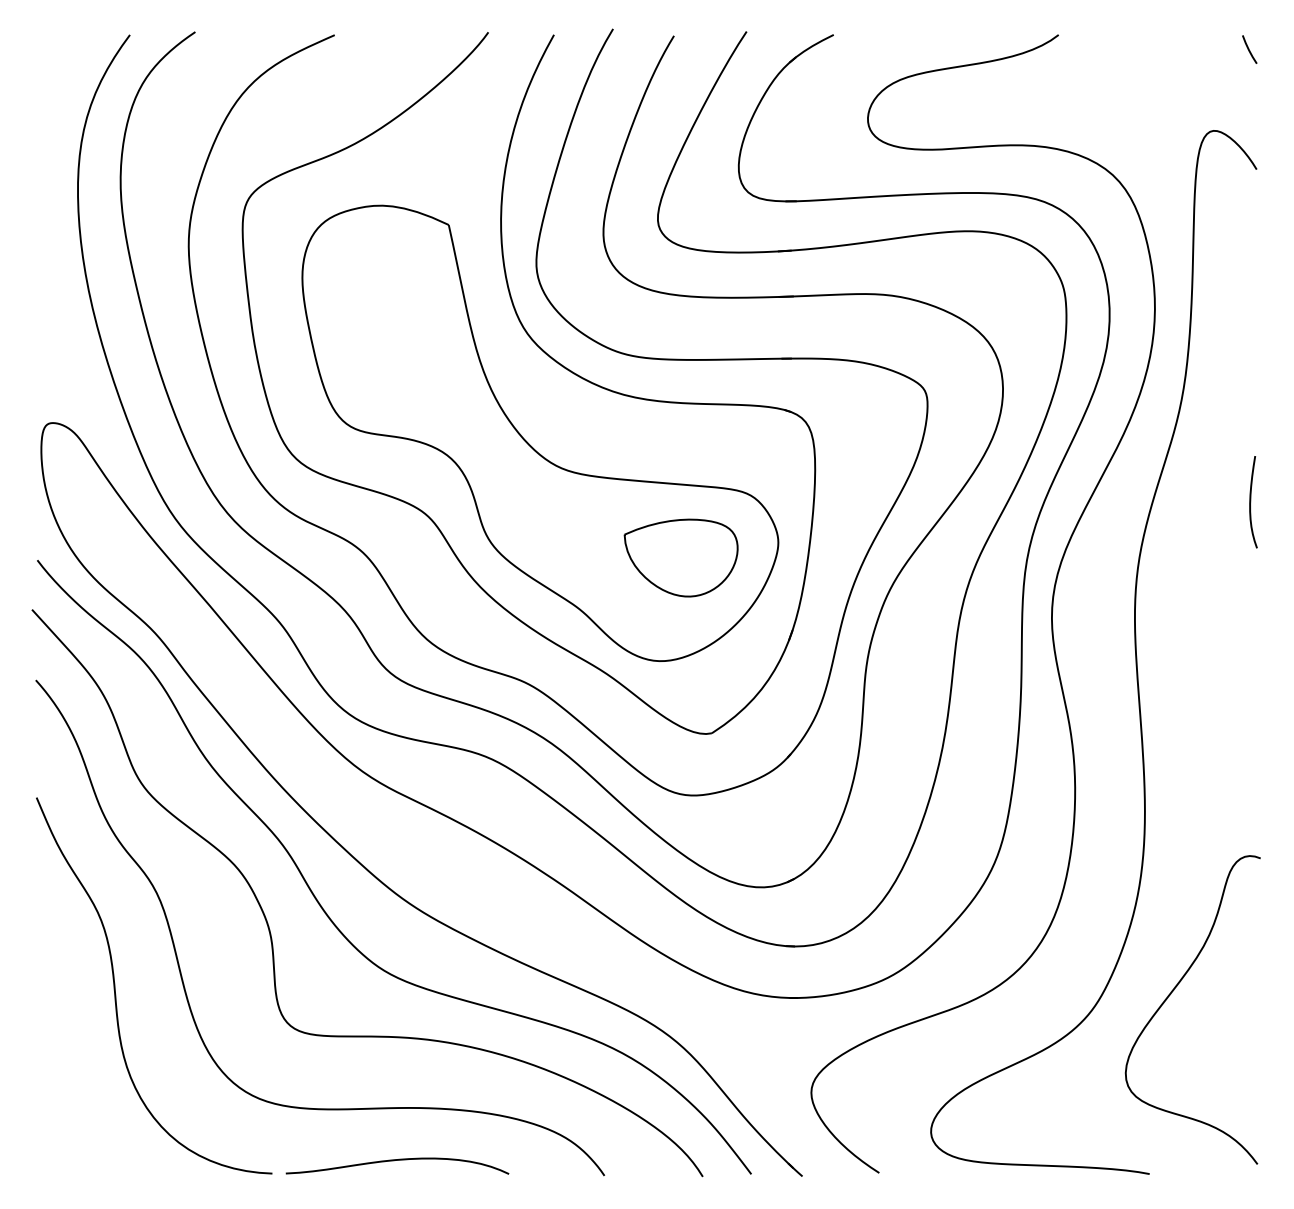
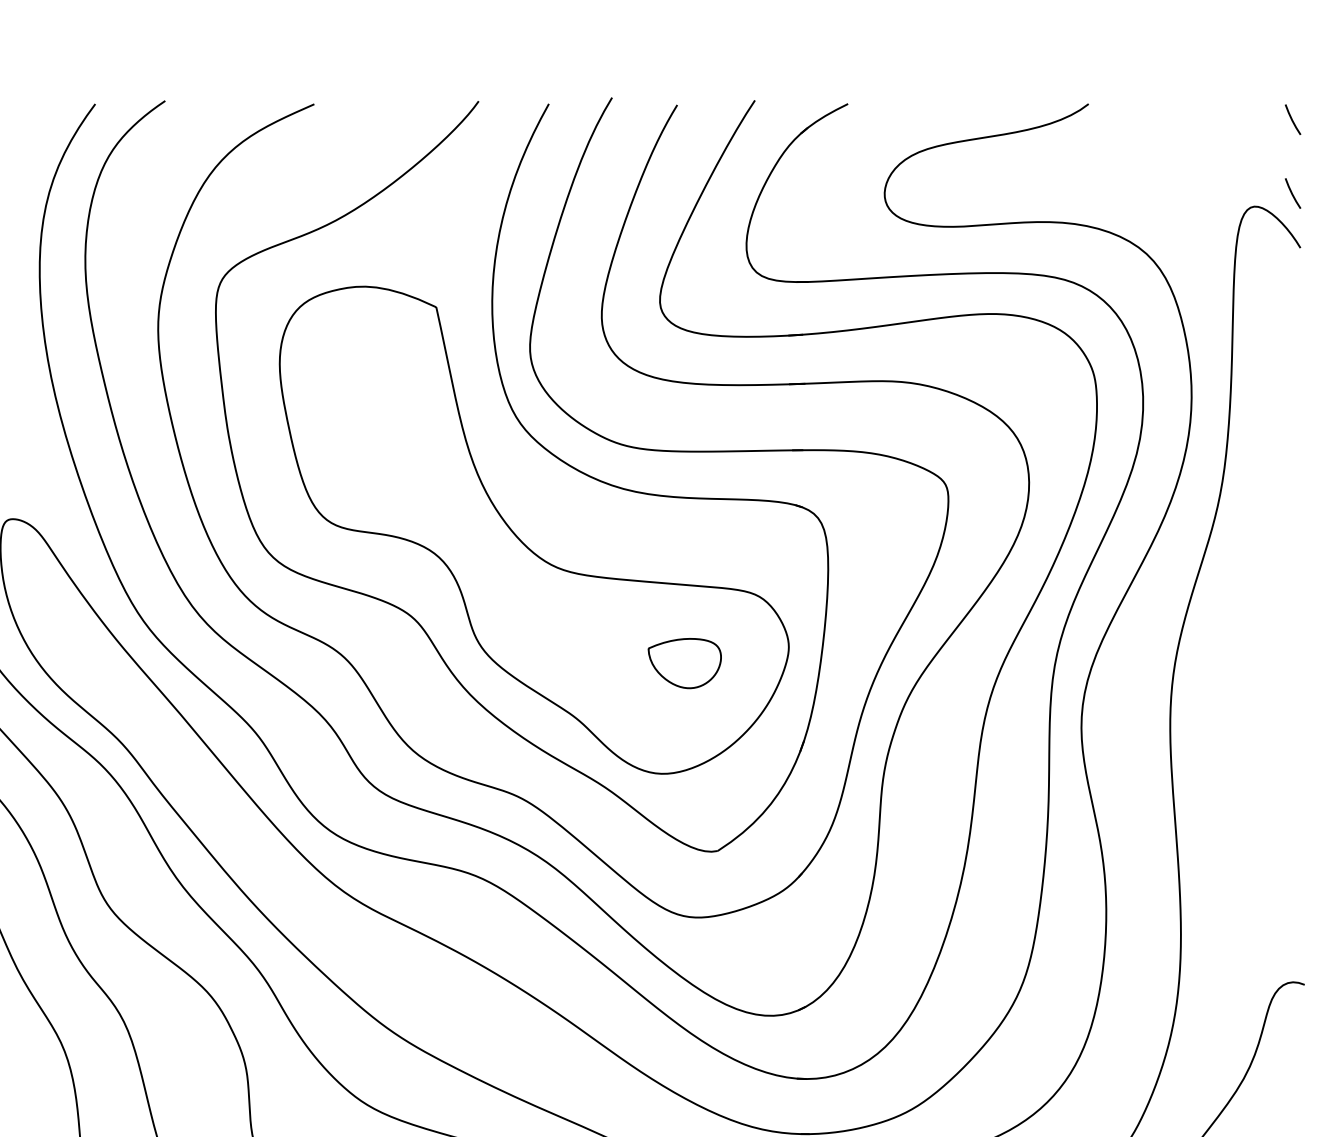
line: (1249, 118) -> (1292, 193), added
curve: (1251, 502) -> (1294, 604), removed
part: (680, 557) -> (684, 662), size x0.6

